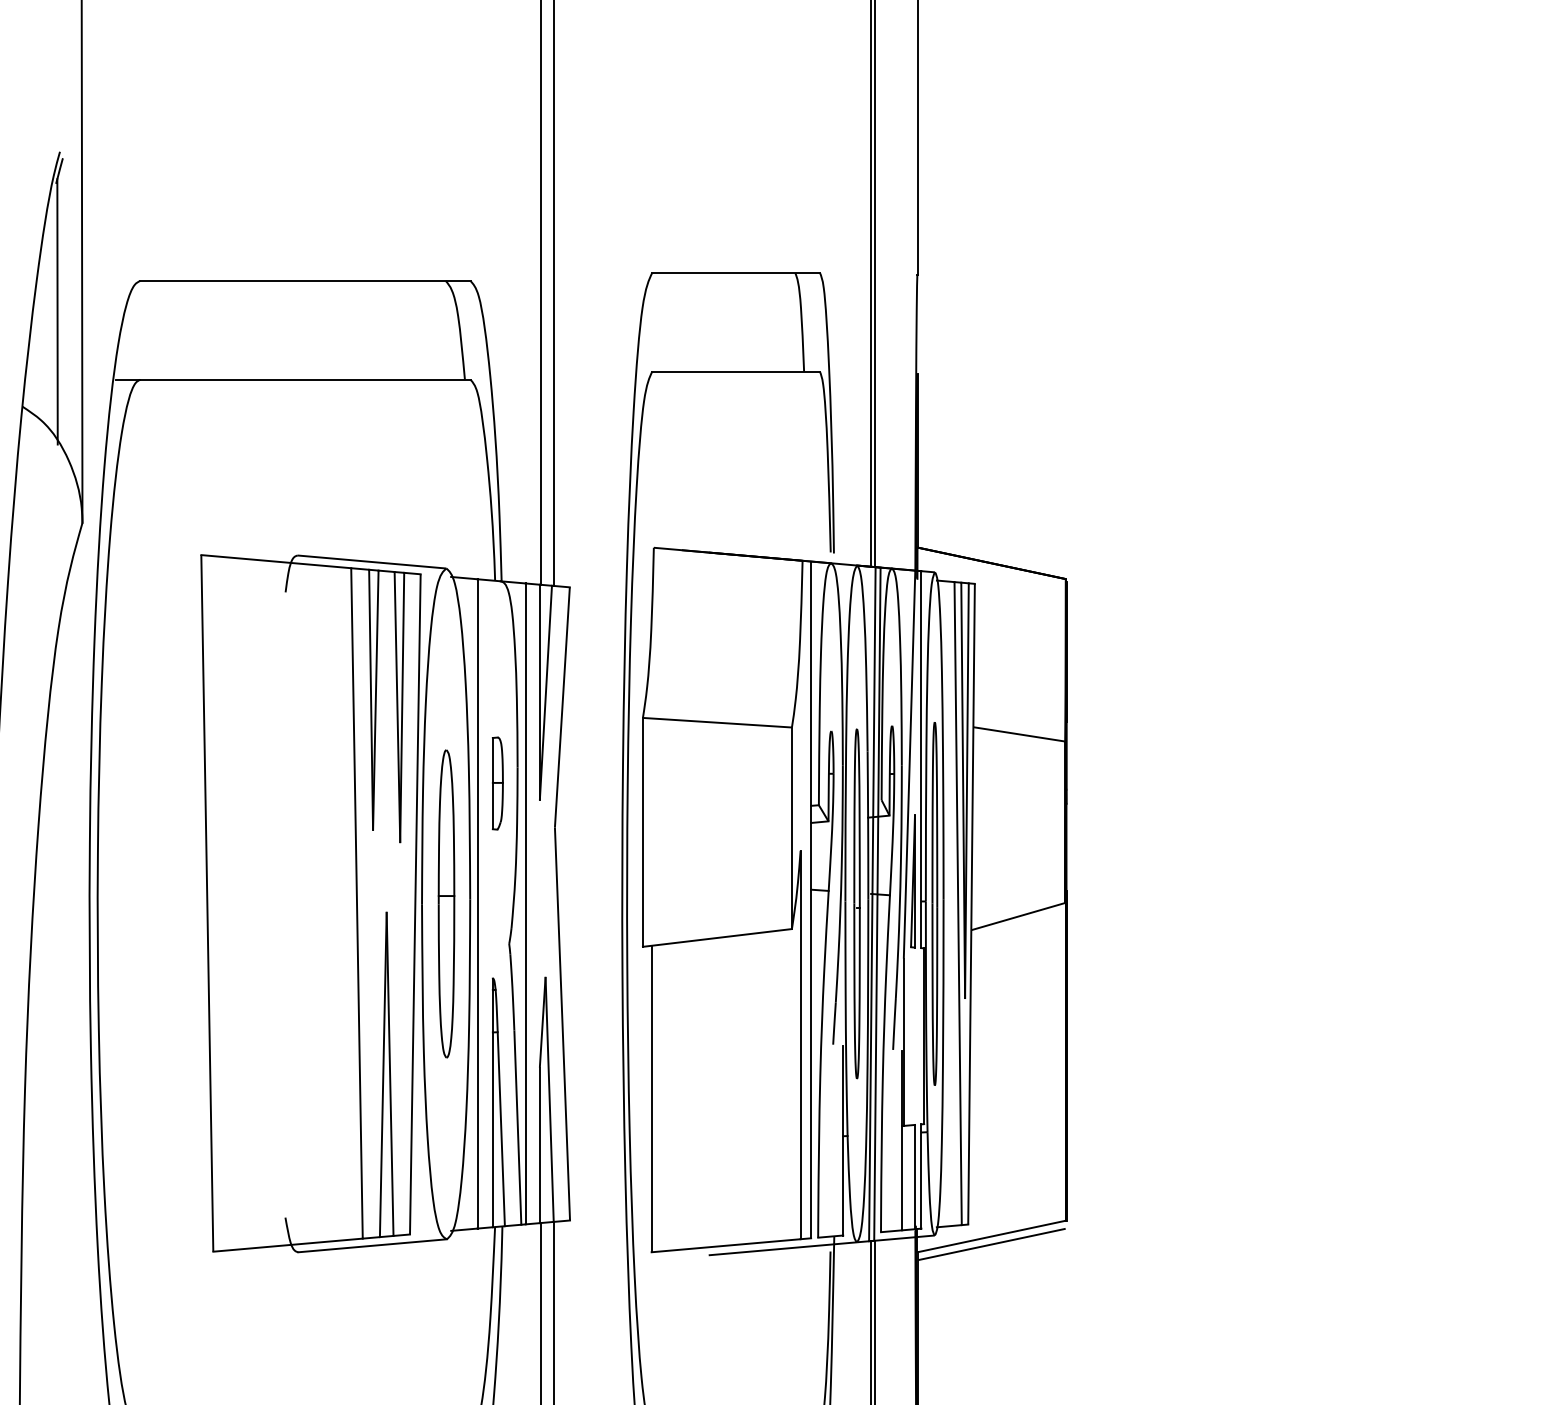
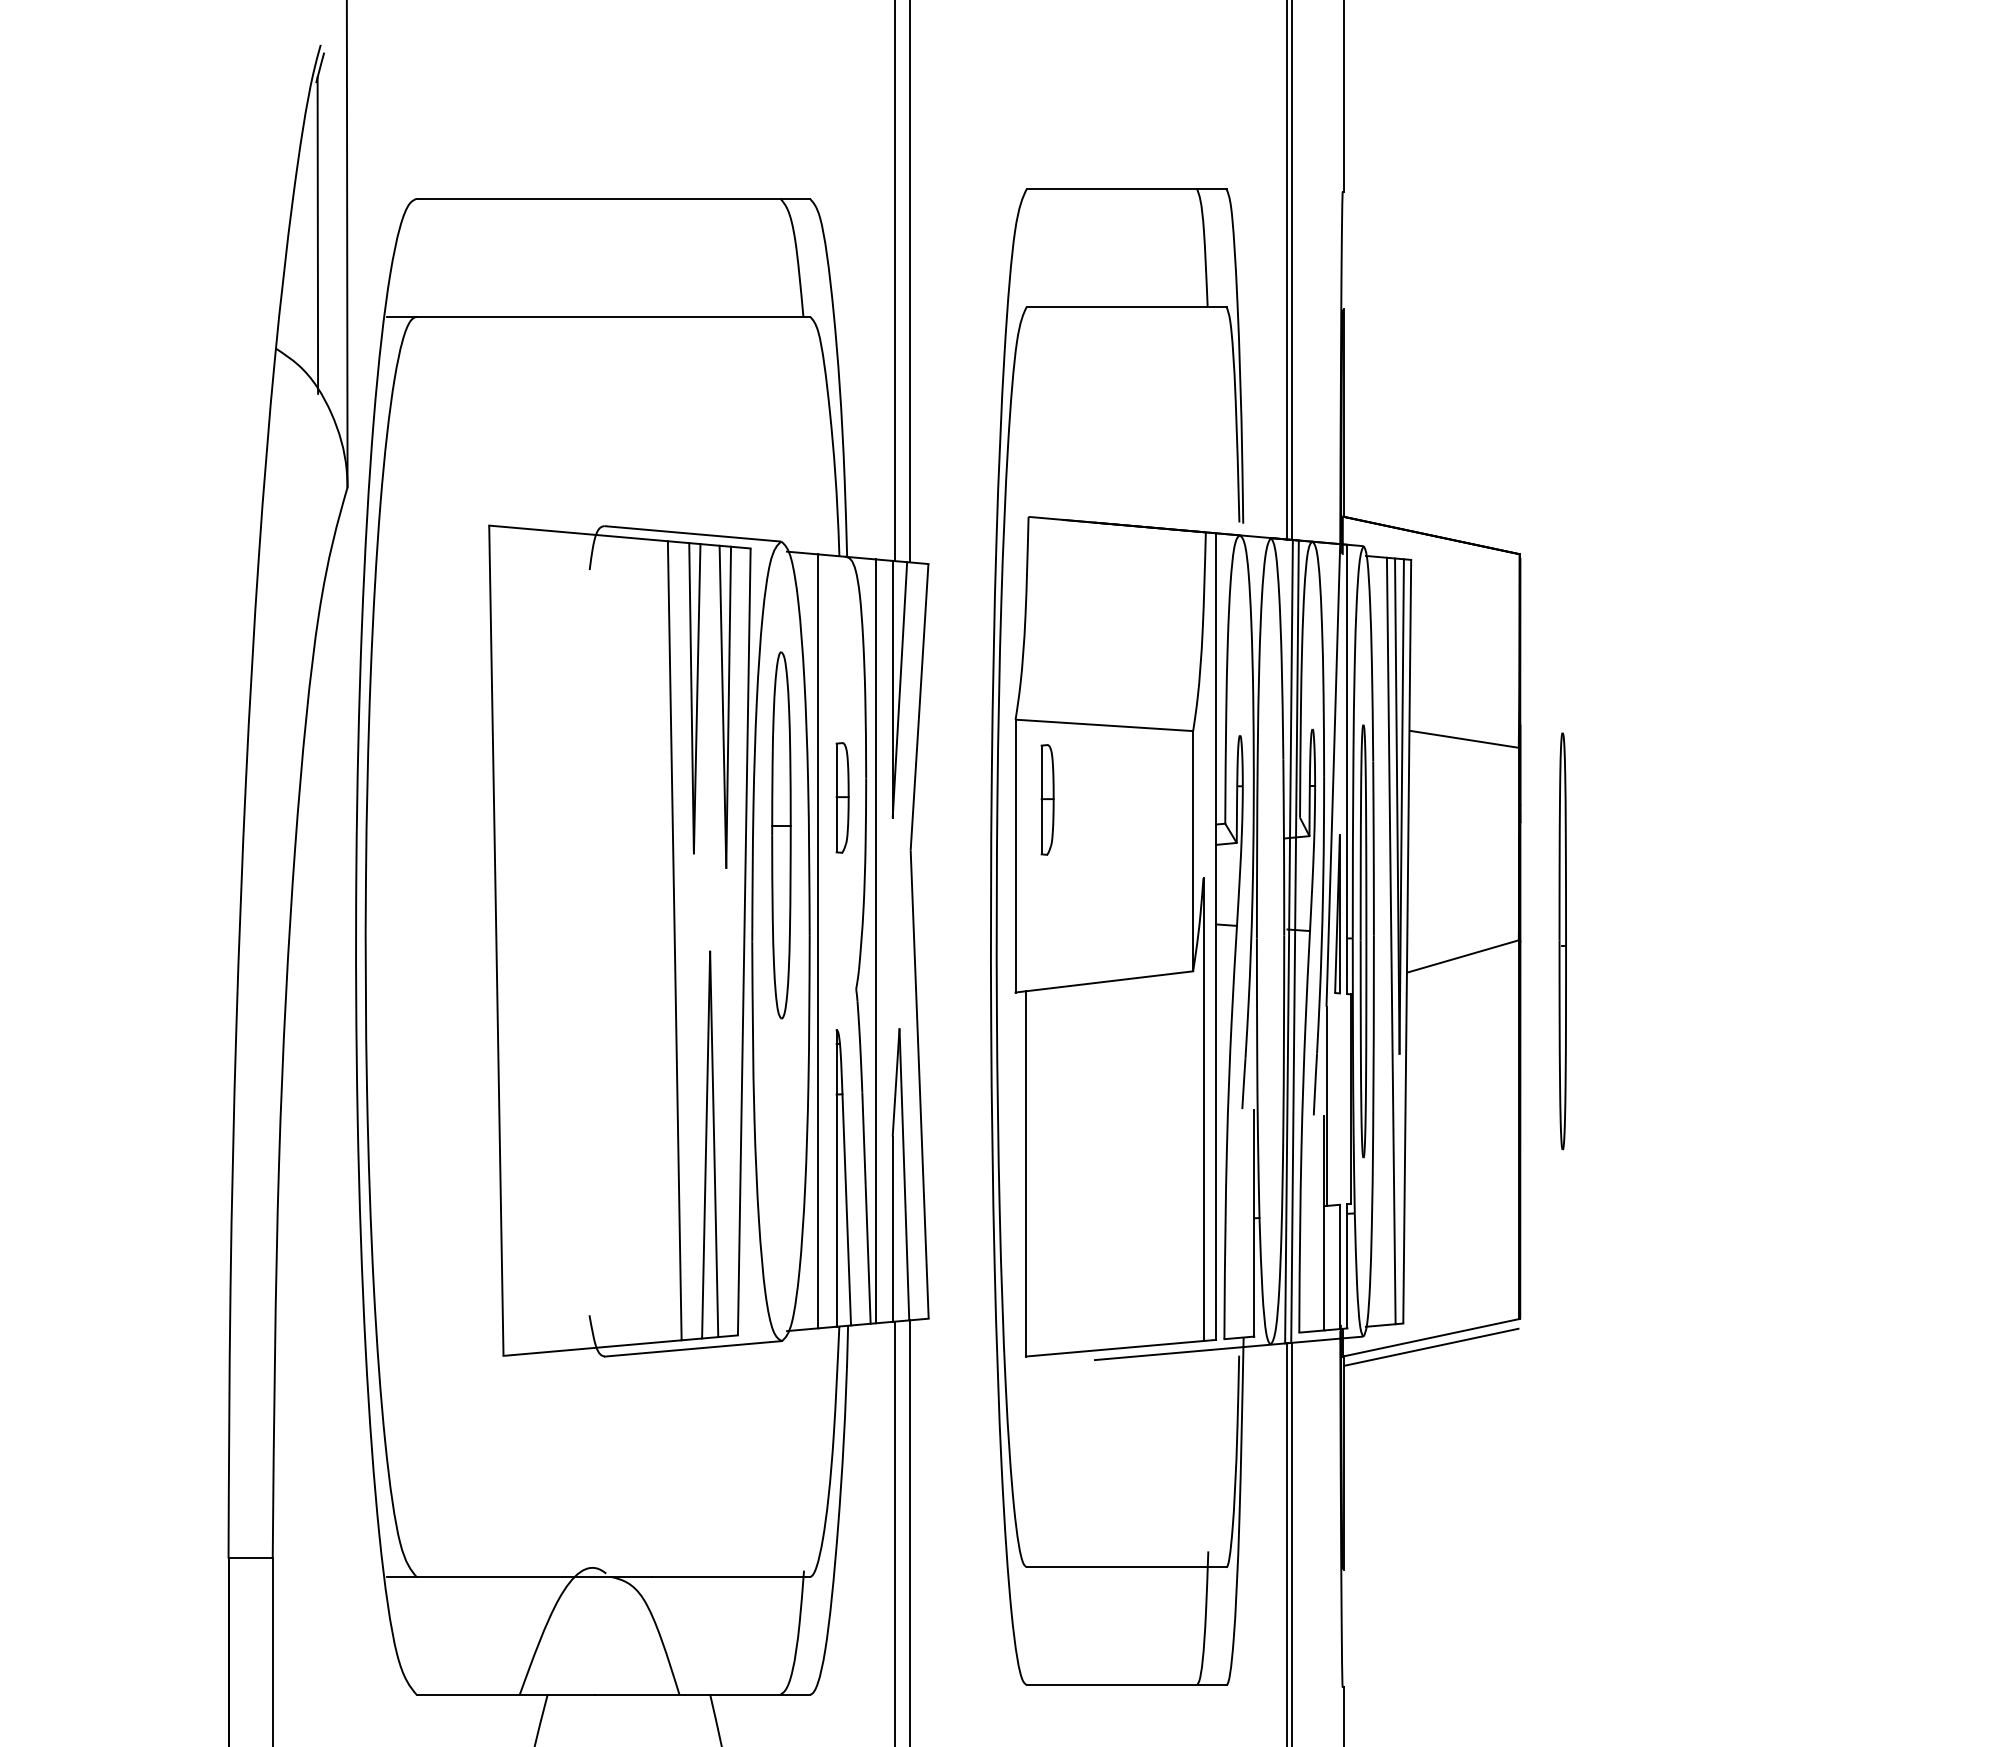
part: (669, 784) -> (1047, 799), added
part: (446, 904) -> (781, 835), moved
part: (856, 904) -> (1562, 941), moved

